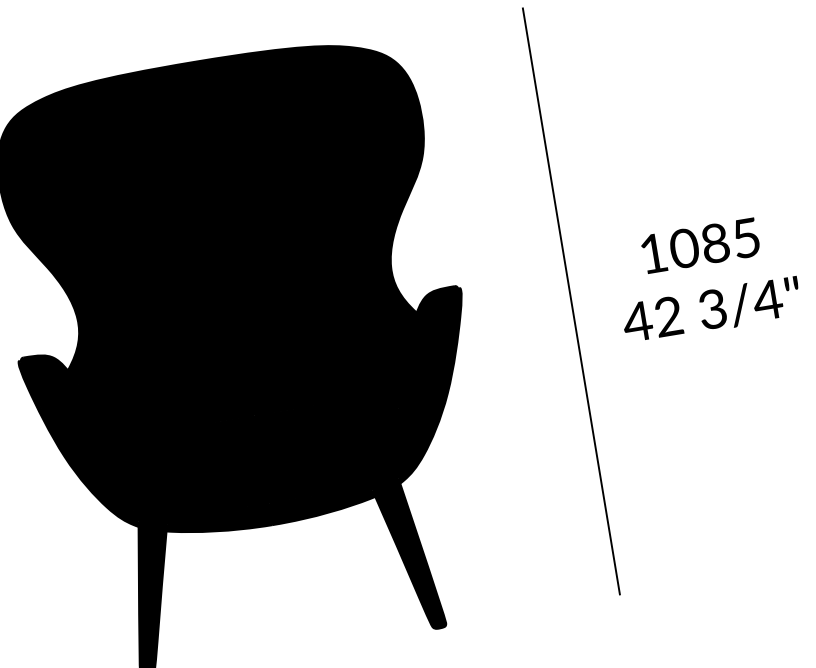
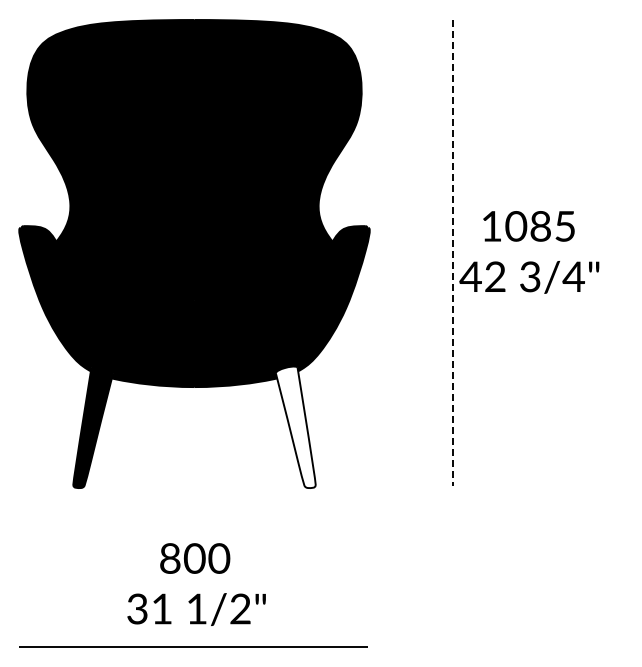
text: (706, 278) -> (529, 252), moved
line: (571, 301) -> (453, 252), solid -> dashed
fill: (408, 555) -> (295, 427), removed

